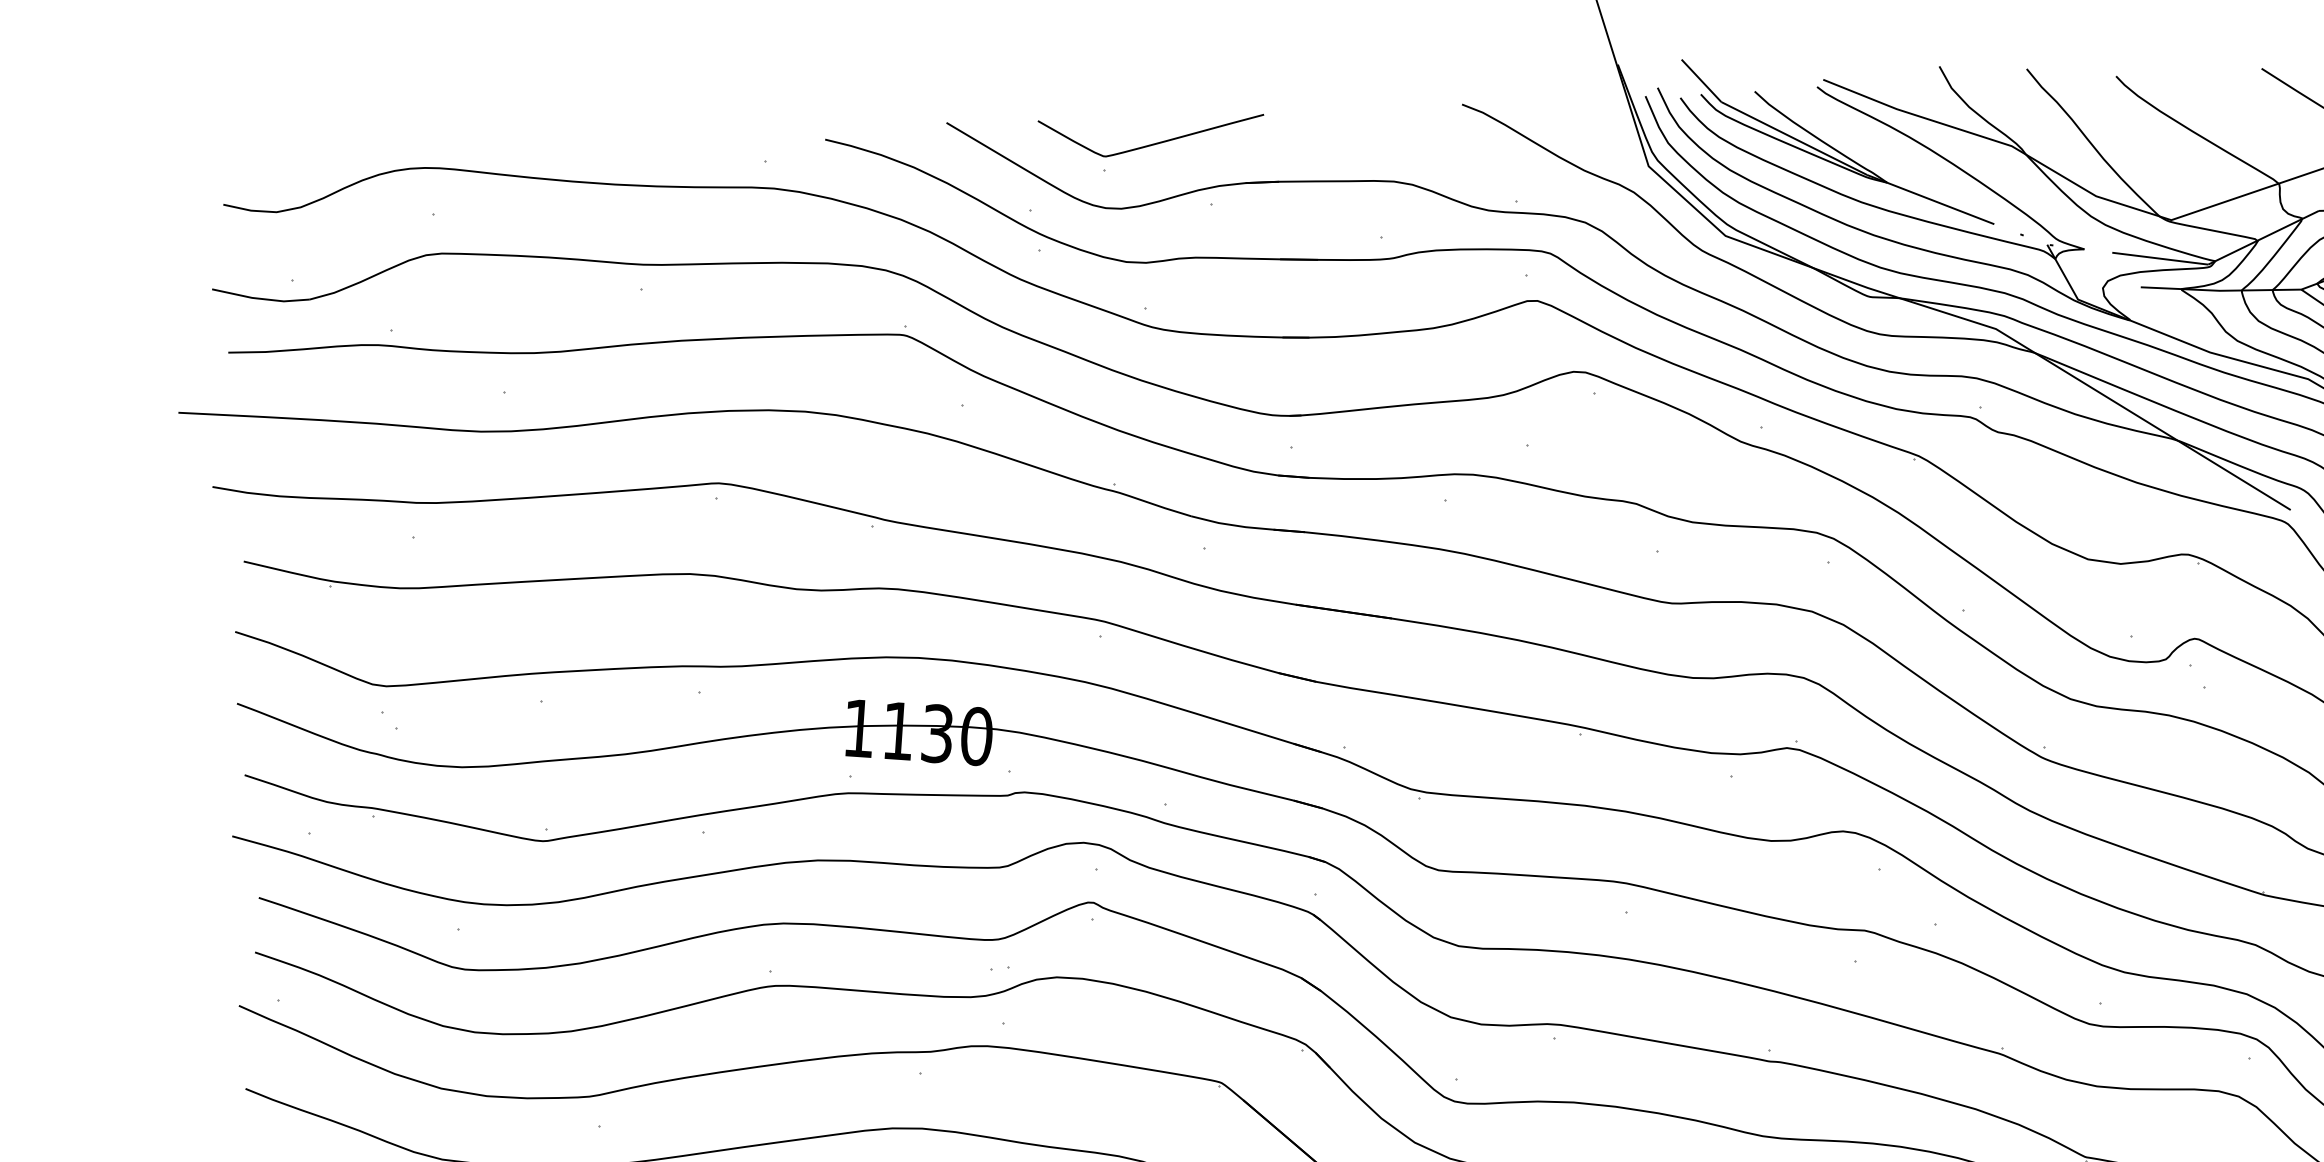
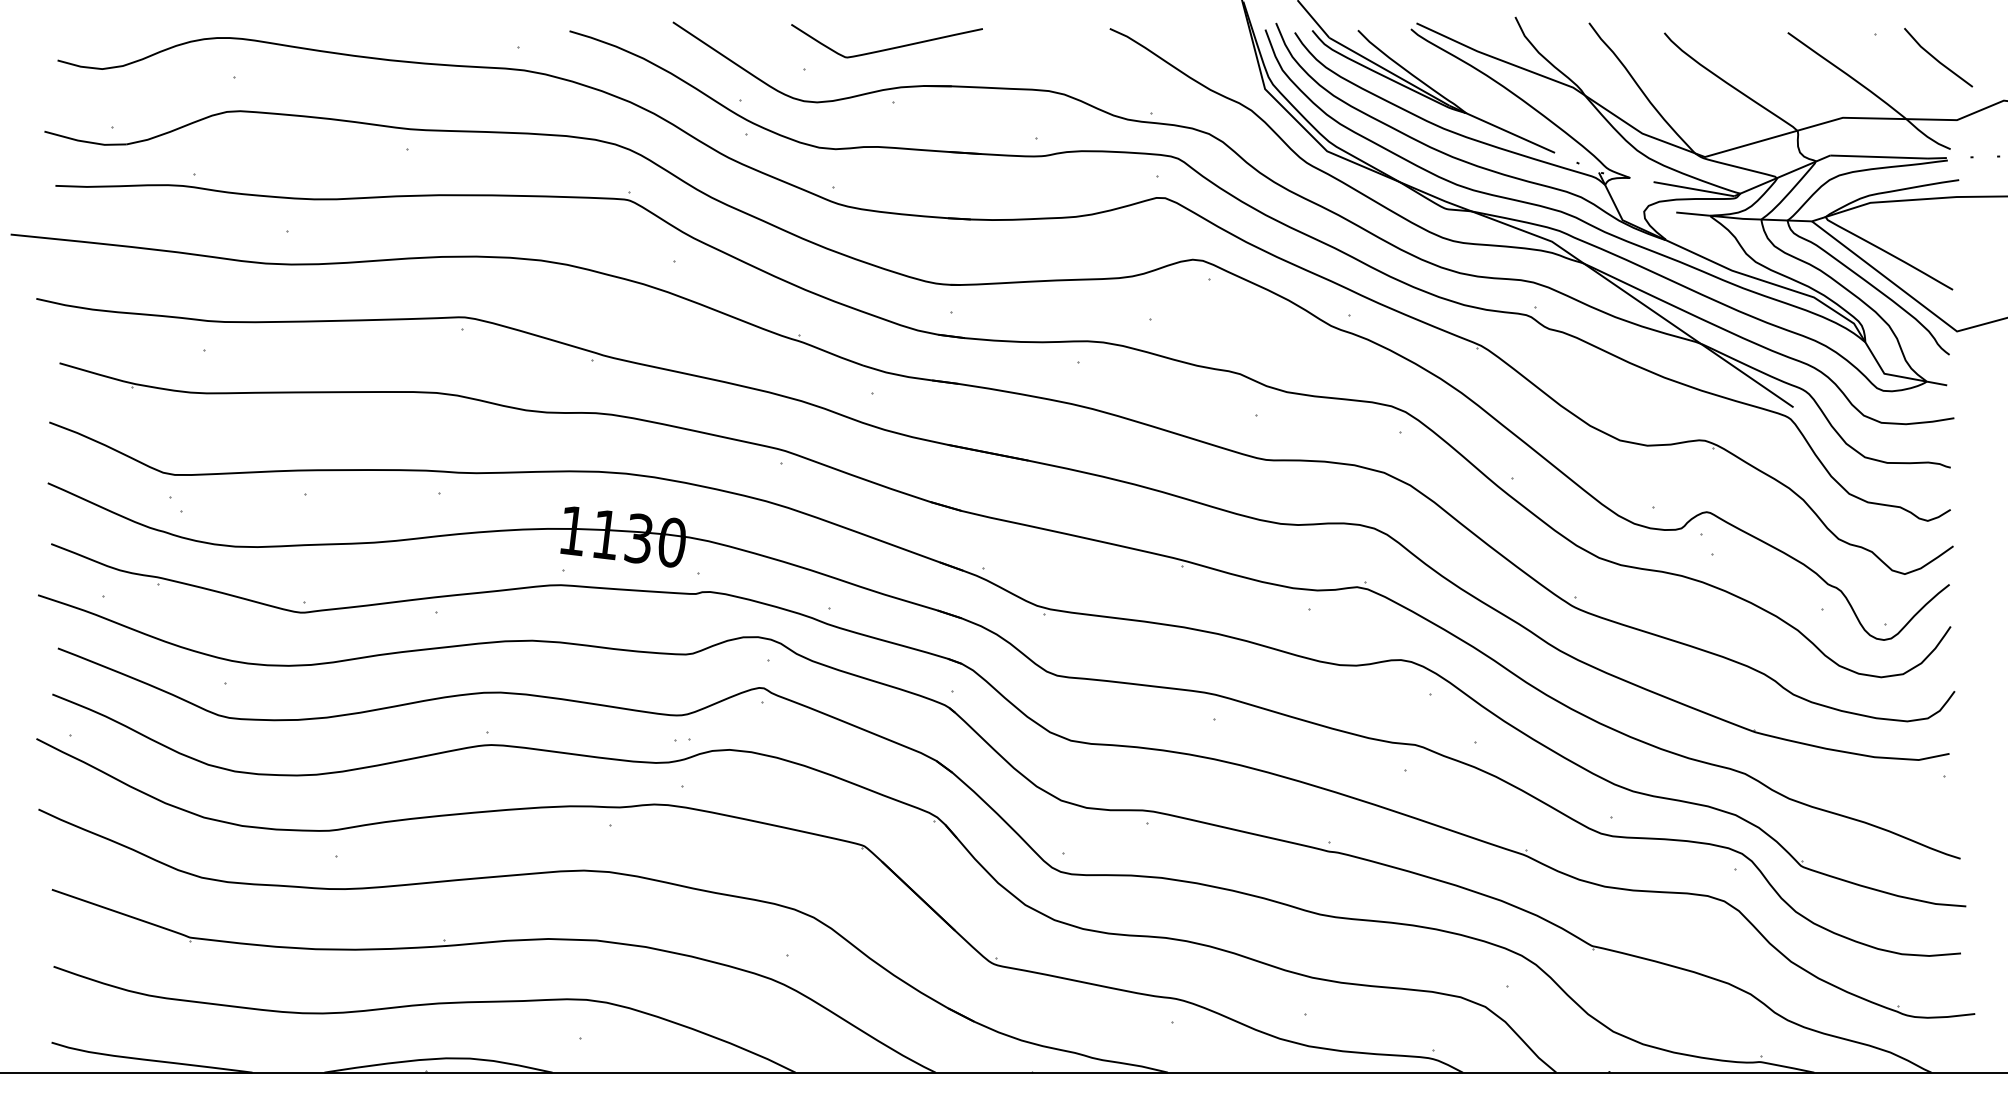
curve: (1151, 143) -> (886, 48), moved

